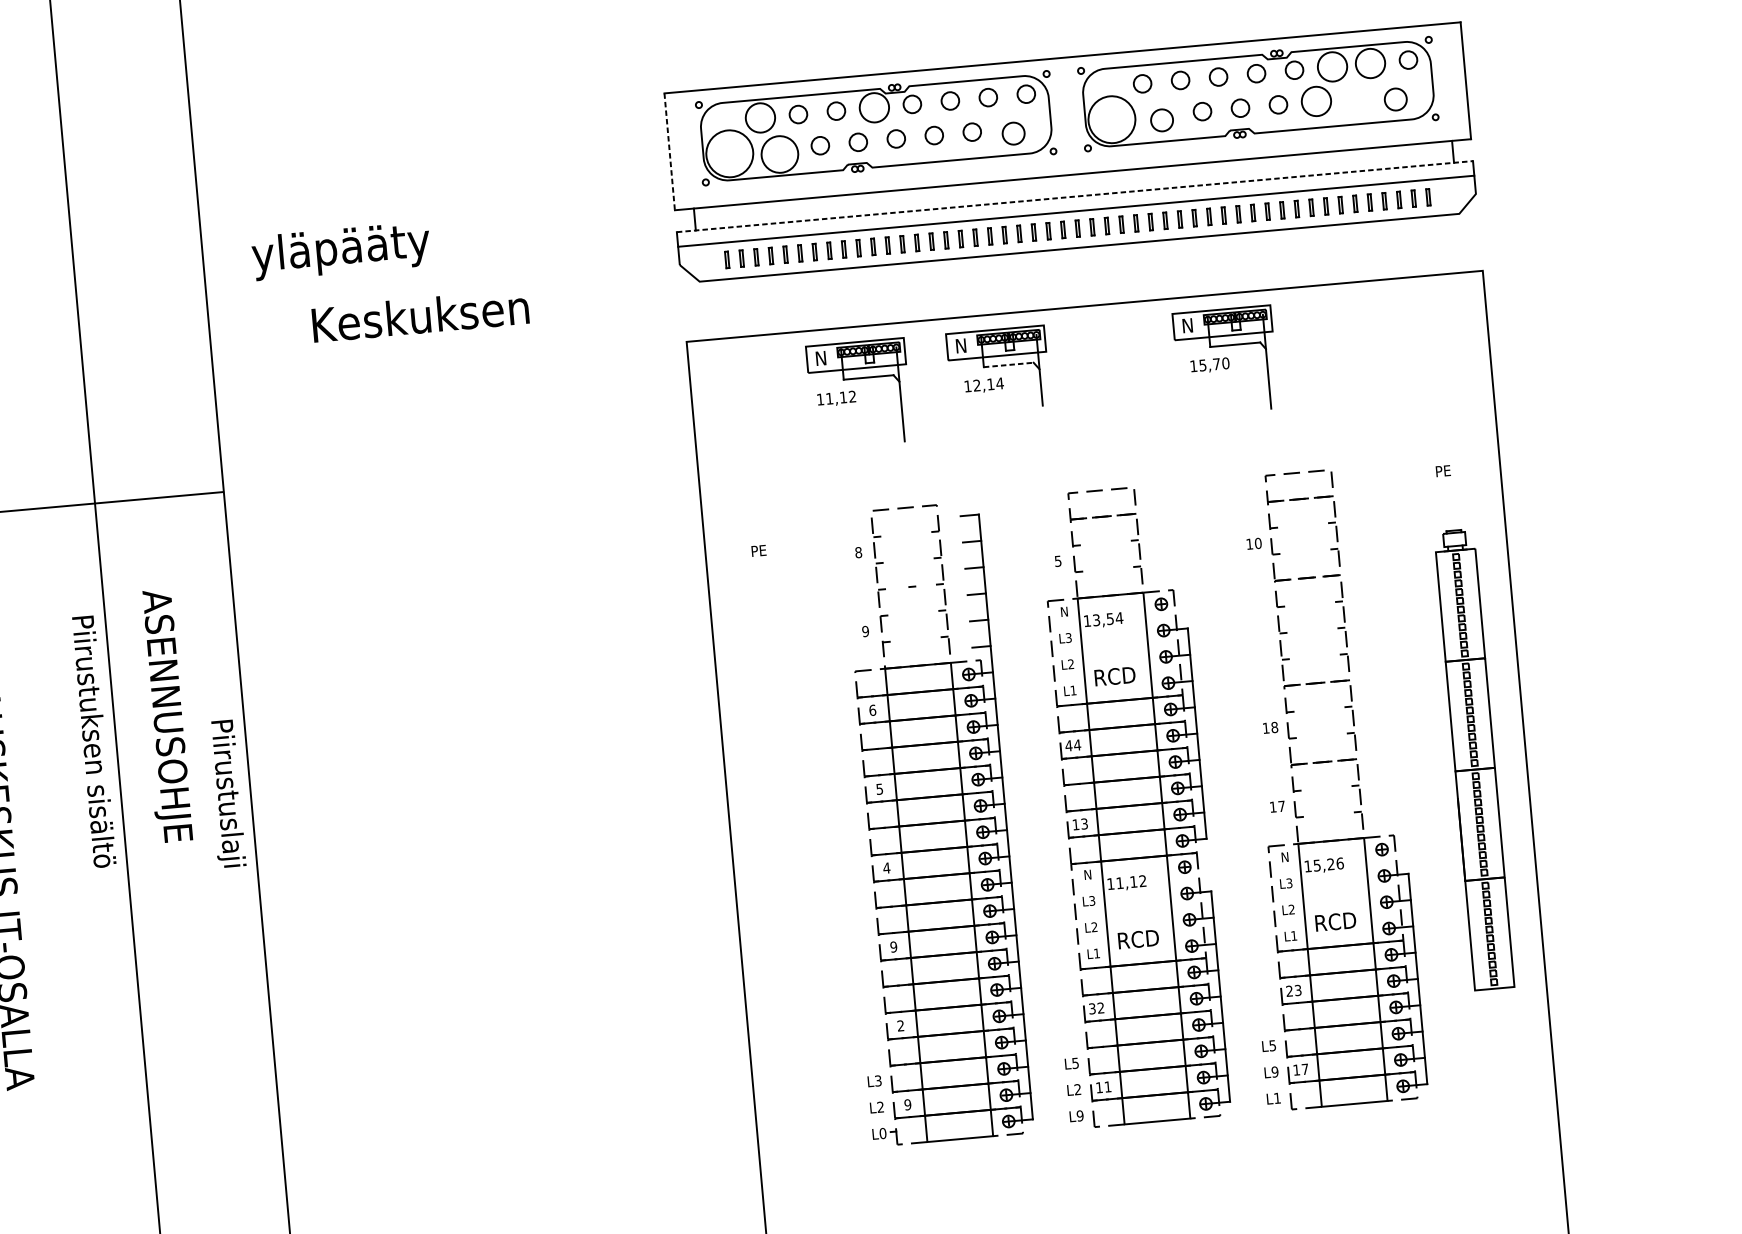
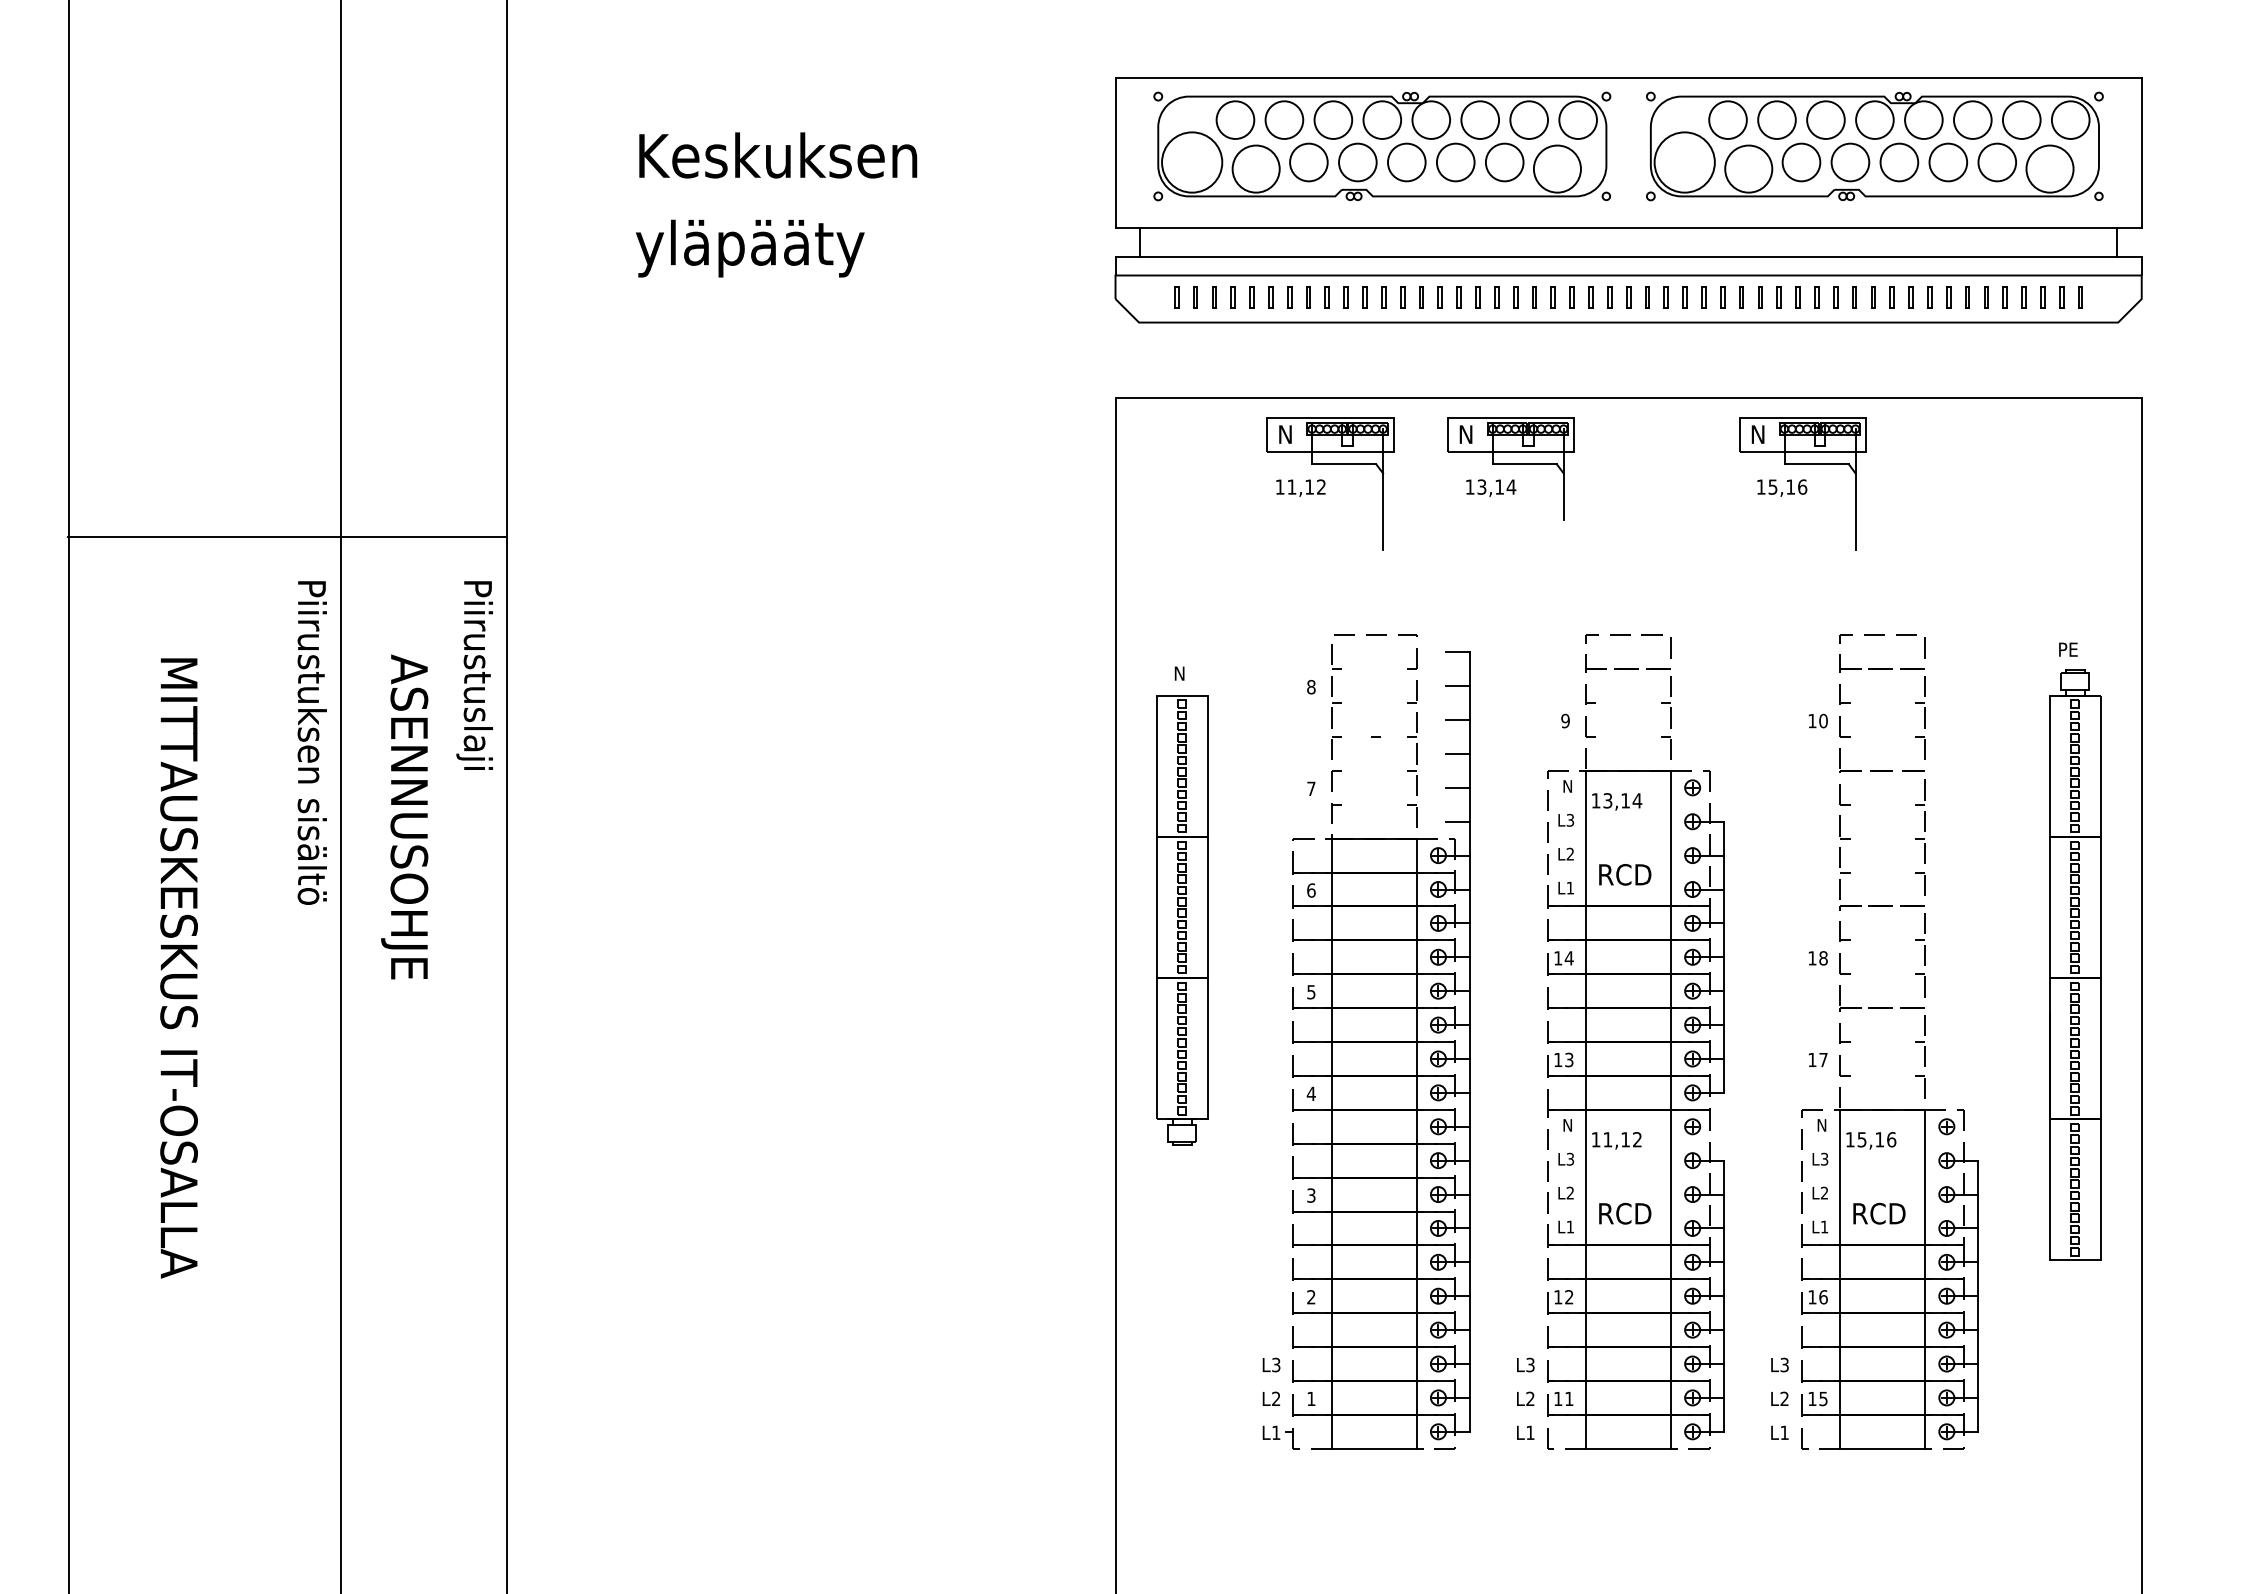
circle: (1408, 59) -> (2070, 119), size x1.67
circle: (1294, 69) -> (1923, 119), size x1.67
circle: (1256, 73) -> (1874, 119), size x1.67
circle: (1218, 76) -> (1825, 119), size x1.67
circle: (1180, 79) -> (1776, 119), size x1.67
circle: (1142, 83) -> (1727, 119), size x1.67
circle: (1025, 93) -> (1577, 119), size x1.67
circle: (988, 97) -> (1529, 119), size x1.67
circle: (1353, 98) -> (1996, 162), added
circle: (1395, 99) -> (2049, 168), size x1.67
circle: (950, 100) -> (1480, 119), size x1.67
circle: (912, 103) -> (1431, 119), size x1.67
circle: (1278, 104) -> (1899, 162), size x1.67
circle: (1240, 108) -> (1850, 162), size x1.67
circle: (836, 110) -> (1333, 119), size x1.67
circle: (1202, 111) -> (1801, 162), size x1.67
circle: (798, 114) -> (1284, 119), size x1.67
circle: (1161, 119) -> (1748, 168), size x1.67
circle: (972, 132) -> (1504, 162), size x1.67
circle: (1012, 133) -> (1556, 168), size x1.67
circle: (934, 135) -> (1455, 162), size x1.67
circle: (896, 138) -> (1406, 162), size x1.67
circle: (858, 142) -> (1357, 162), size x1.67
circle: (820, 145) -> (1308, 162), size x1.67
line: (669, 152) -> (1115, 153), dashed -> solid
line: (1075, 196) -> (1629, 256), dashed -> solid
text: (340, 251) -> (749, 248), moved
text: (420, 315) -> (778, 155), moved
text: (1221, 363) -> (1796, 486), 15,70 -> 15,16
line: (1009, 365) -> (1525, 464), dashed -> solid
text: (976, 385) -> (1481, 486), 12,14 -> 13,14
text: (759, 550) -> (1184, 673), PE -> N
text: (1058, 560) -> (1565, 720), 5 -> 9
text: (1110, 618) -> (1625, 800), 13,54 -> 13,14
text: (865, 631) -> (1311, 788), 9 -> 7
text: (93, 741) -> (311, 742), moved
part: (774, 742) -> (1182, 920), added
text: (1068, 746) -> (1557, 958), 44 -> 14
part: (1474, 759) -> (2075, 964), moved
text: (225, 793) -> (474, 675), moved
text: (1330, 864) -> (1879, 1139), 15,26 -> 15,16
text: (893, 946) -> (1311, 1195), 9 -> 3
text: (1293, 991) -> (1817, 1297), 23 -> 16
text: (1092, 1009) -> (1558, 1297), 32 -> 12
text: (1272, 1045) -> (1784, 1364), L5 -> L3
text: (1075, 1062) -> (1530, 1364), L5 -> L3
text: (1305, 1069) -> (1823, 1399), 17 -> 15
text: (1274, 1071) -> (1784, 1398), L9 -> L2
text: (907, 1104) -> (1311, 1398), 9 -> 1
text: (1080, 1115) -> (1530, 1432), L9 -> L1
text: (883, 1133) -> (1276, 1432), L0 -> L1

